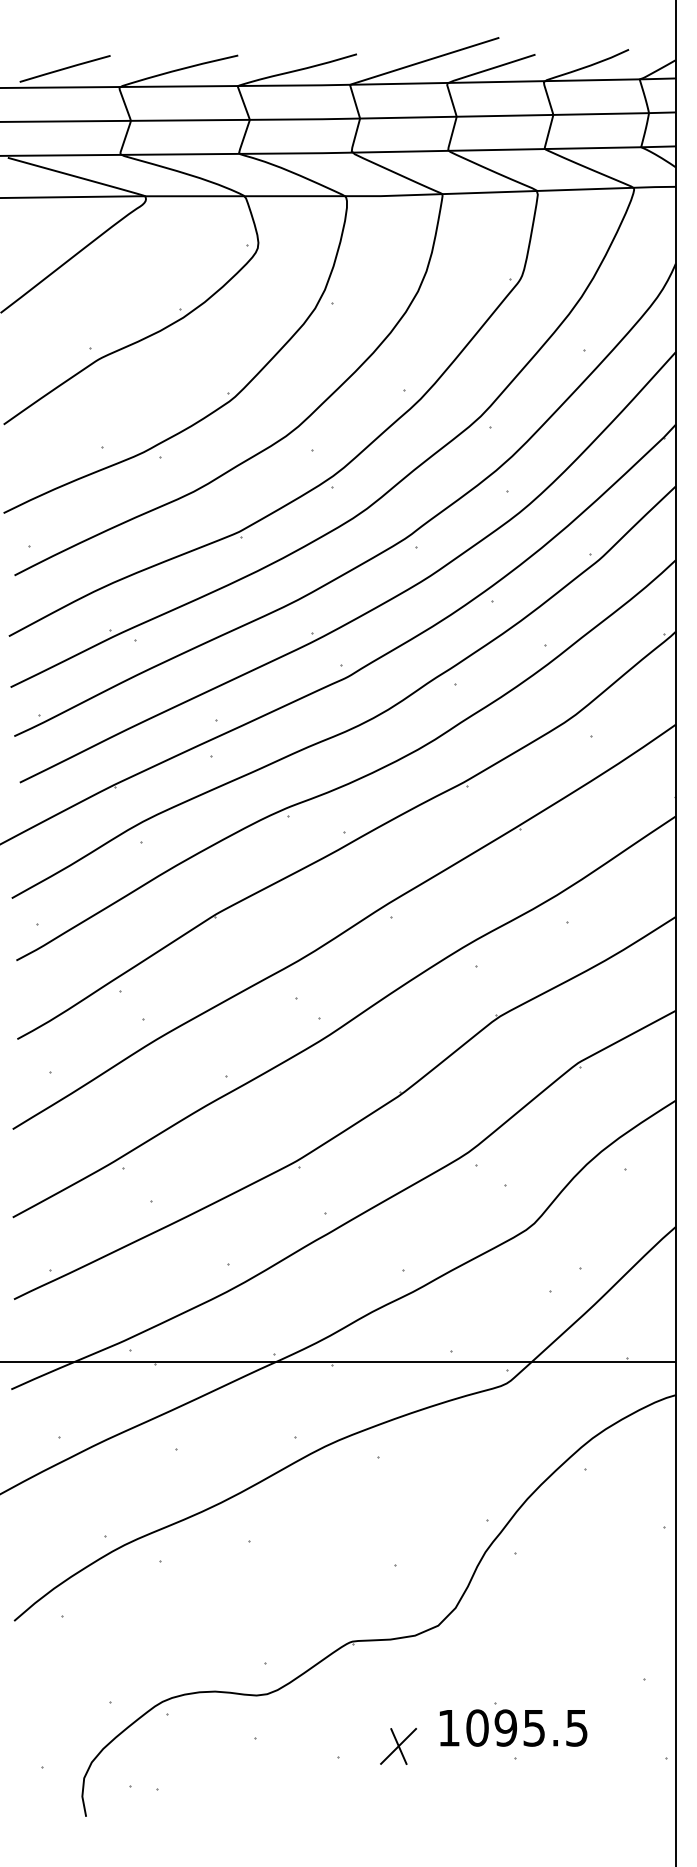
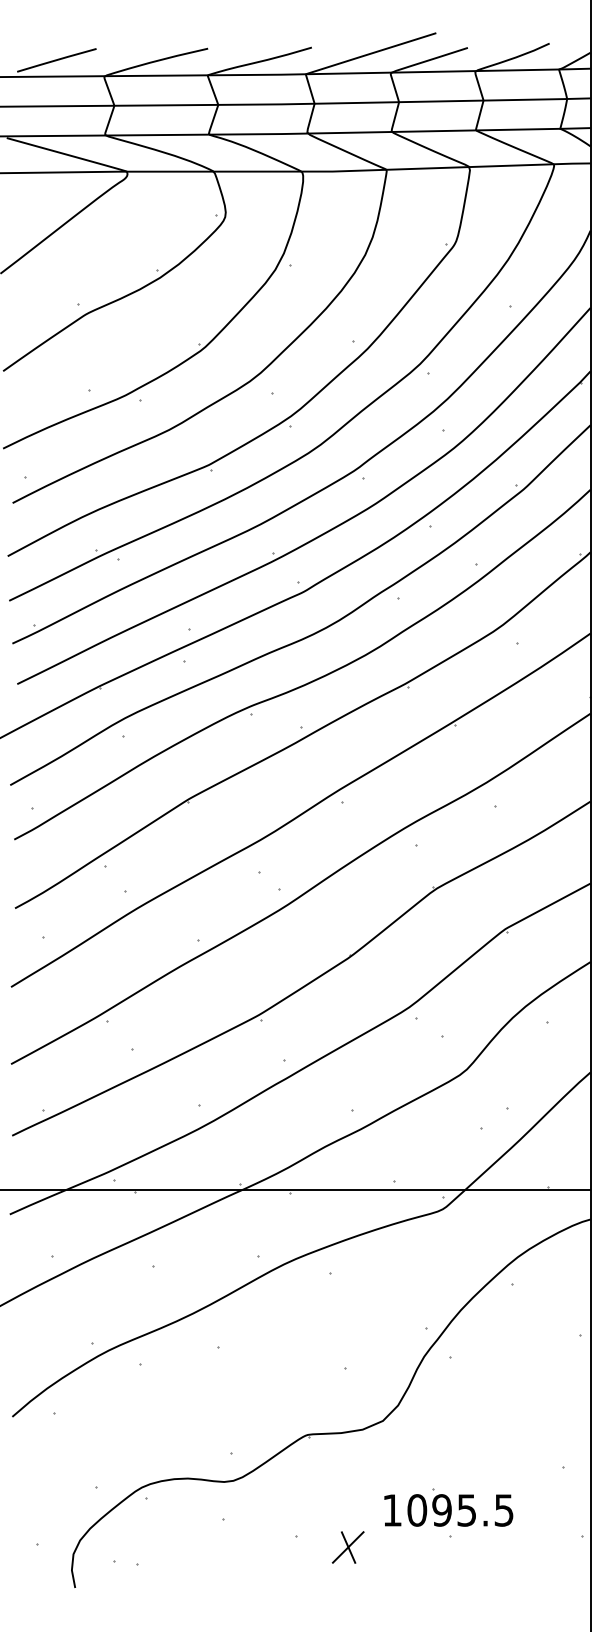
part: (397, 1746) -> (347, 1547), moved

